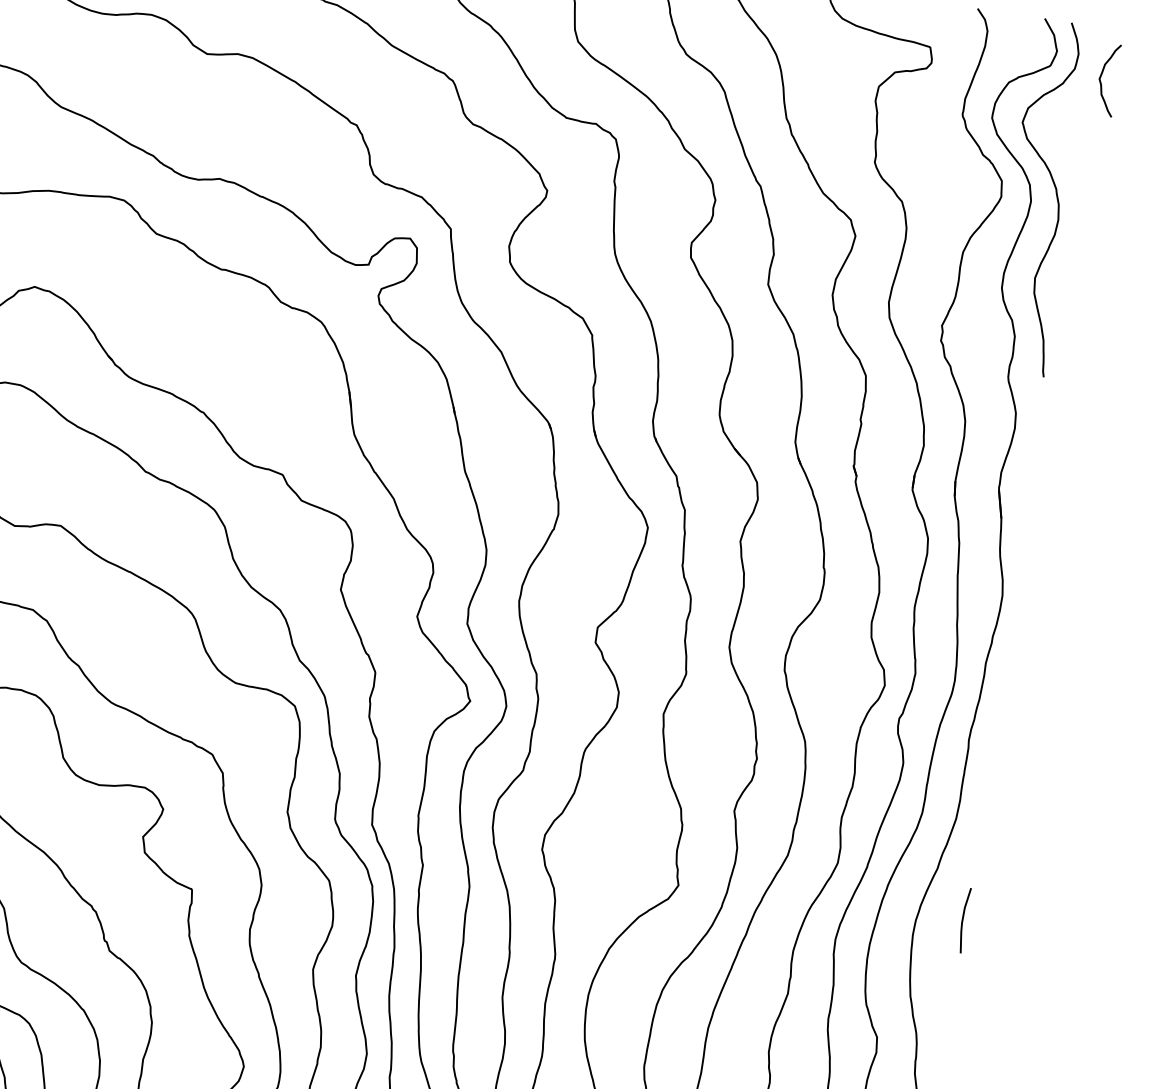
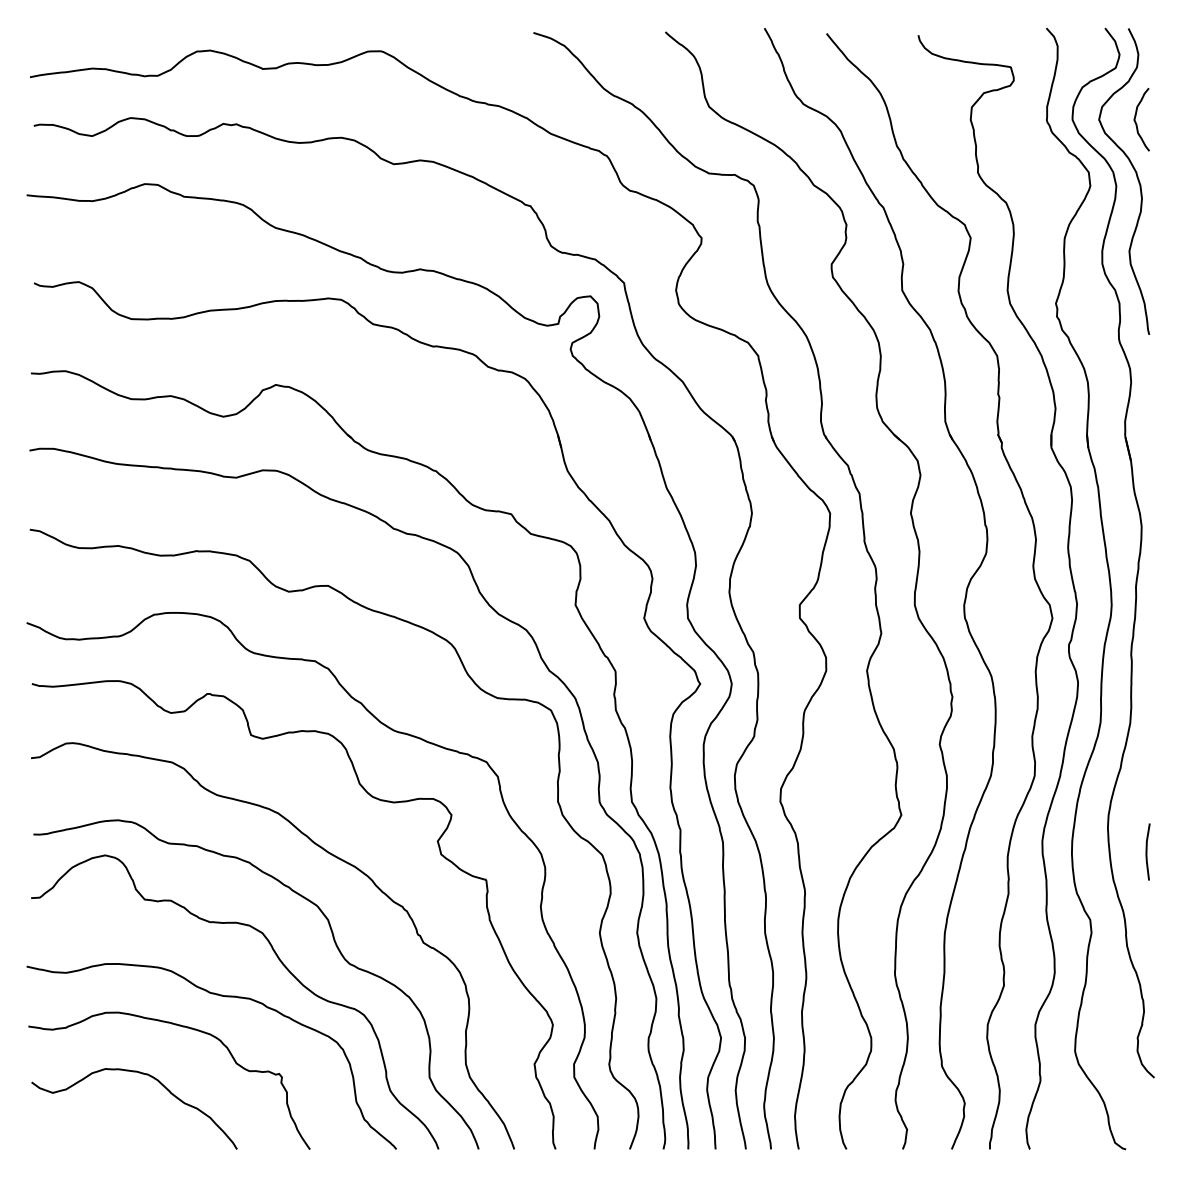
curve: (1101, 81) -> (1136, 121), moved
line: (963, 919) -> (1147, 851), moved

